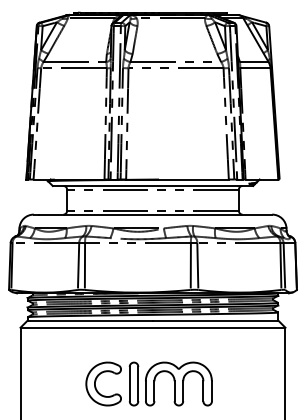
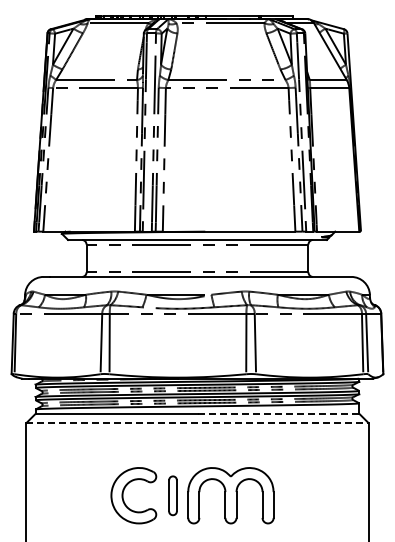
line: (215, 320) -> (278, 413), solid -> dashed
line: (153, 328) -> (198, 423), solid -> dashed
part: (133, 383) -> (172, 495), size x0.7

